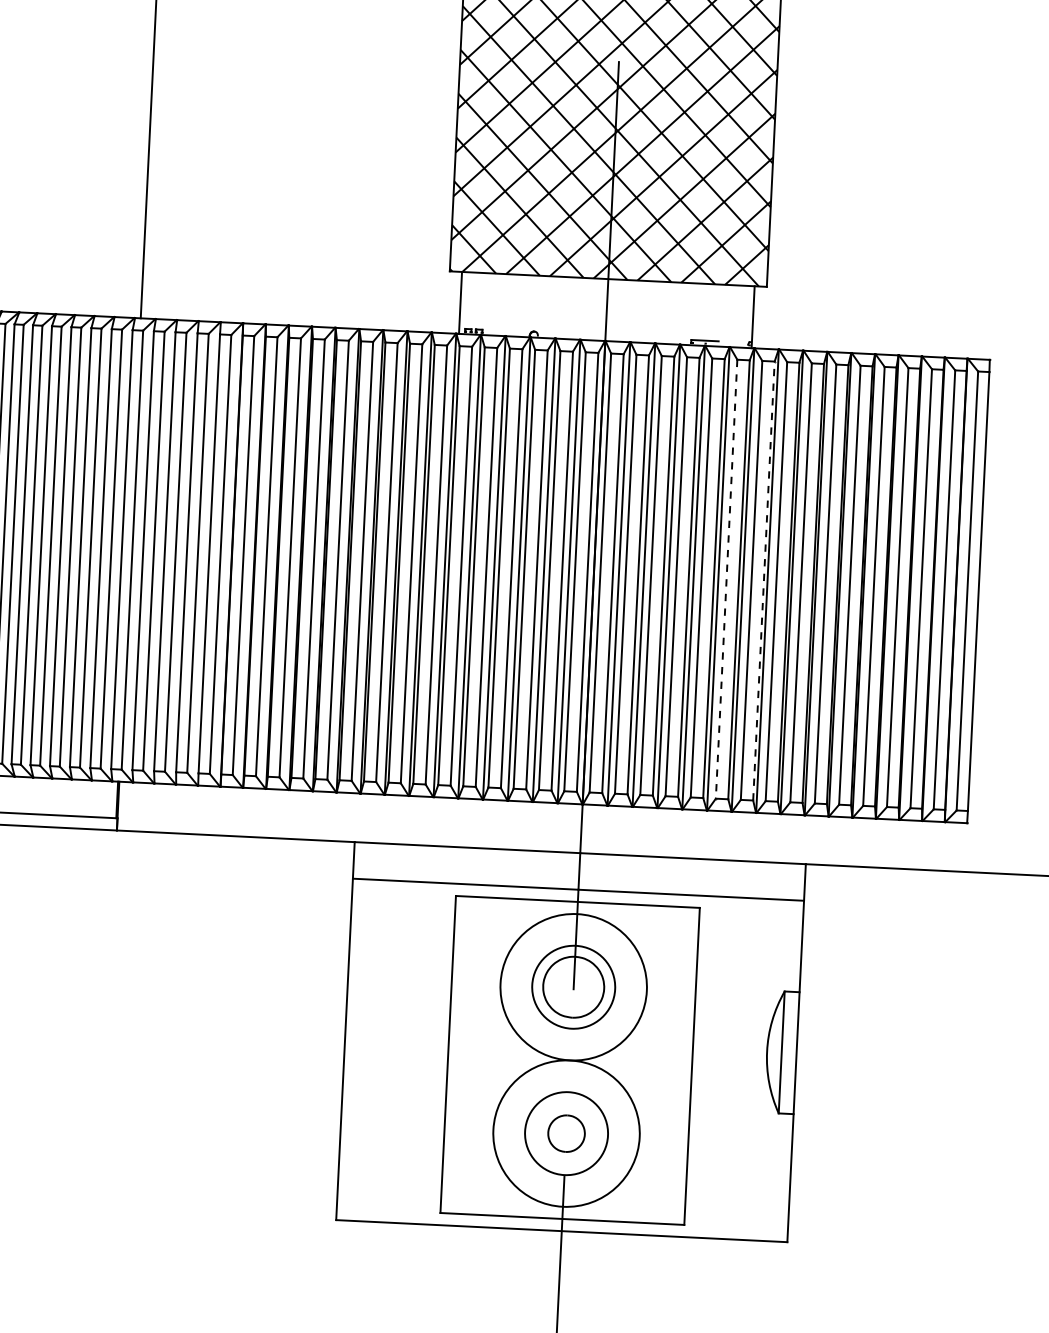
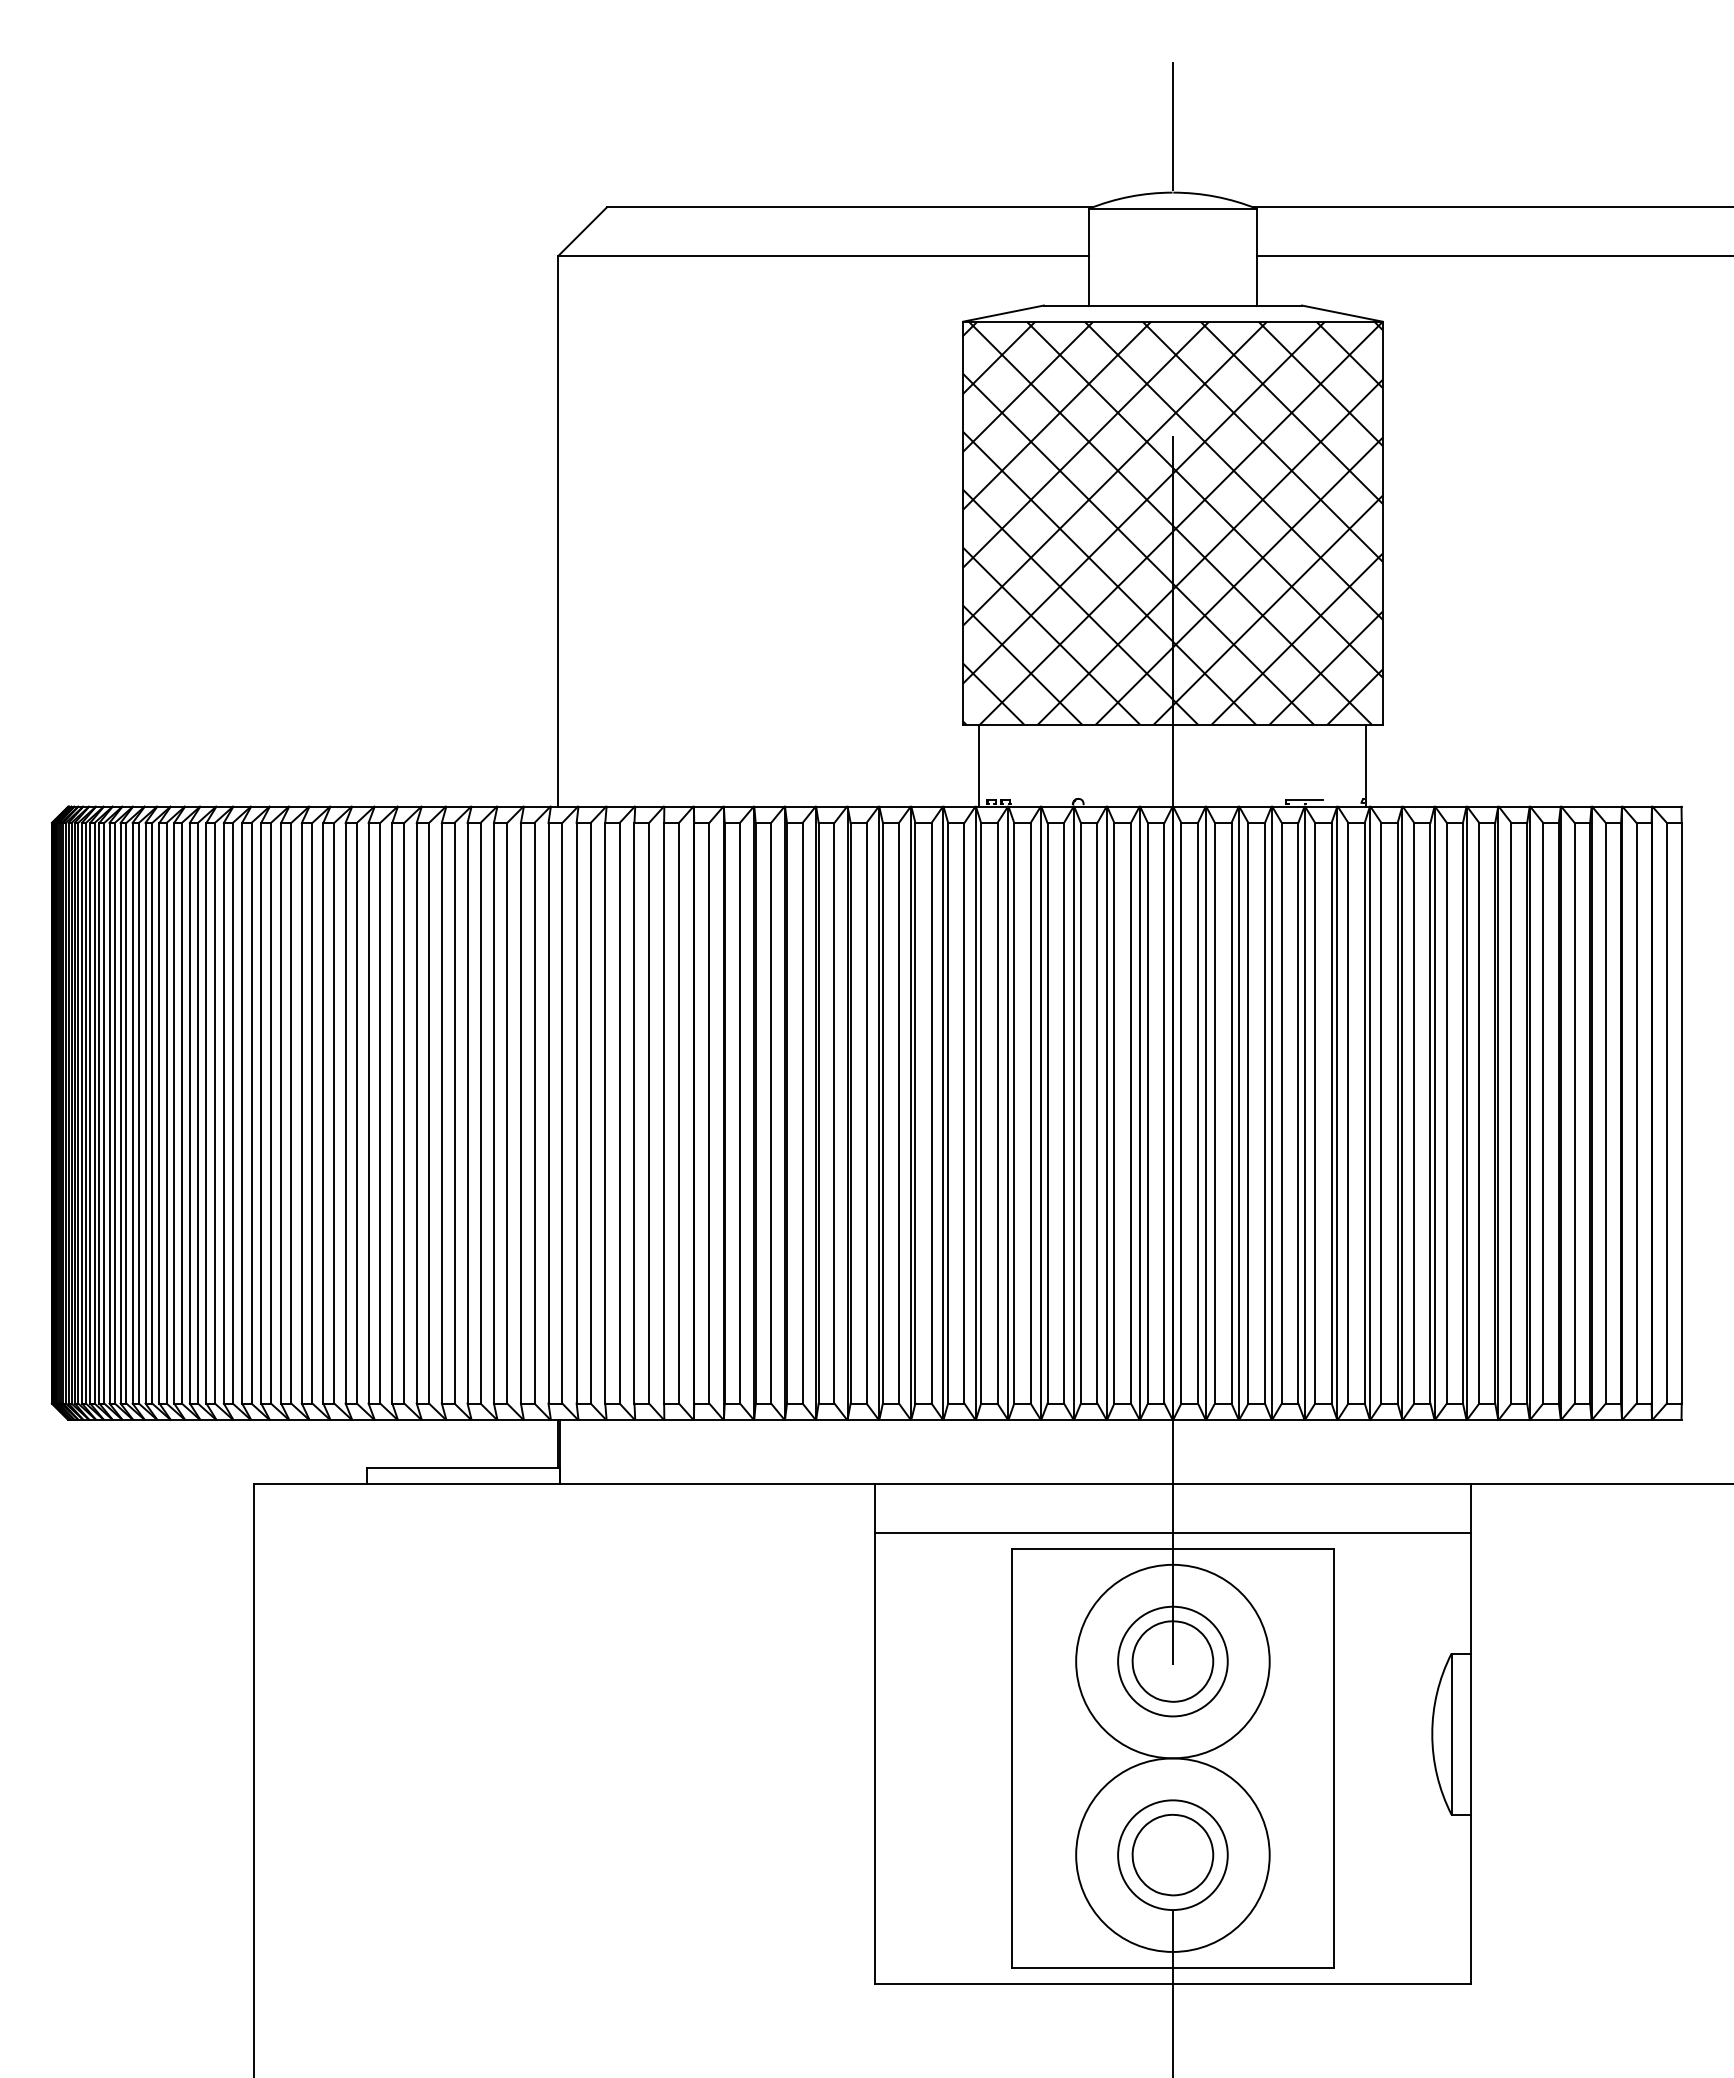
line: (726, 579) -> (1348, 1113), dashed -> solid
line: (763, 580) -> (1397, 1112), dashed -> solid
part: (566, 1133) -> (1172, 1855), size x1.67

